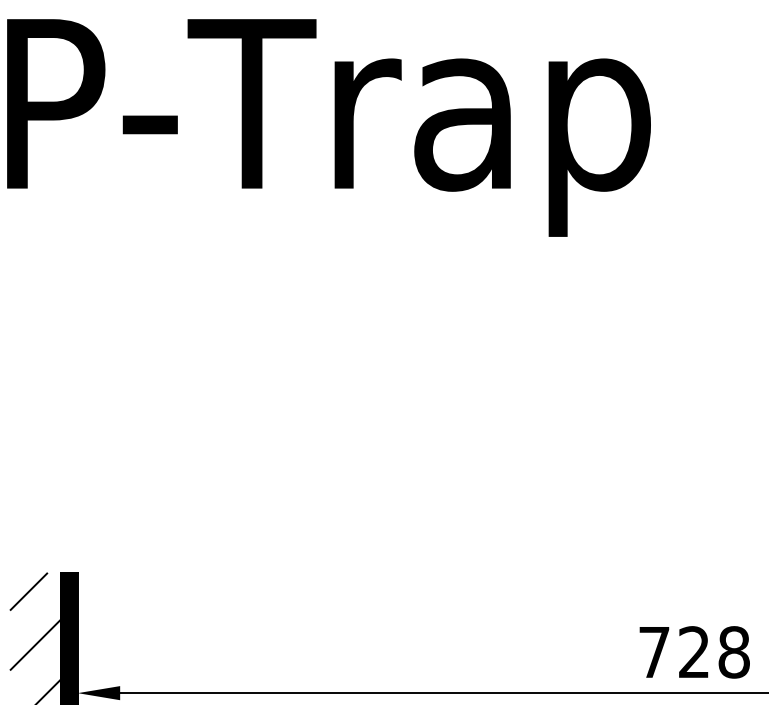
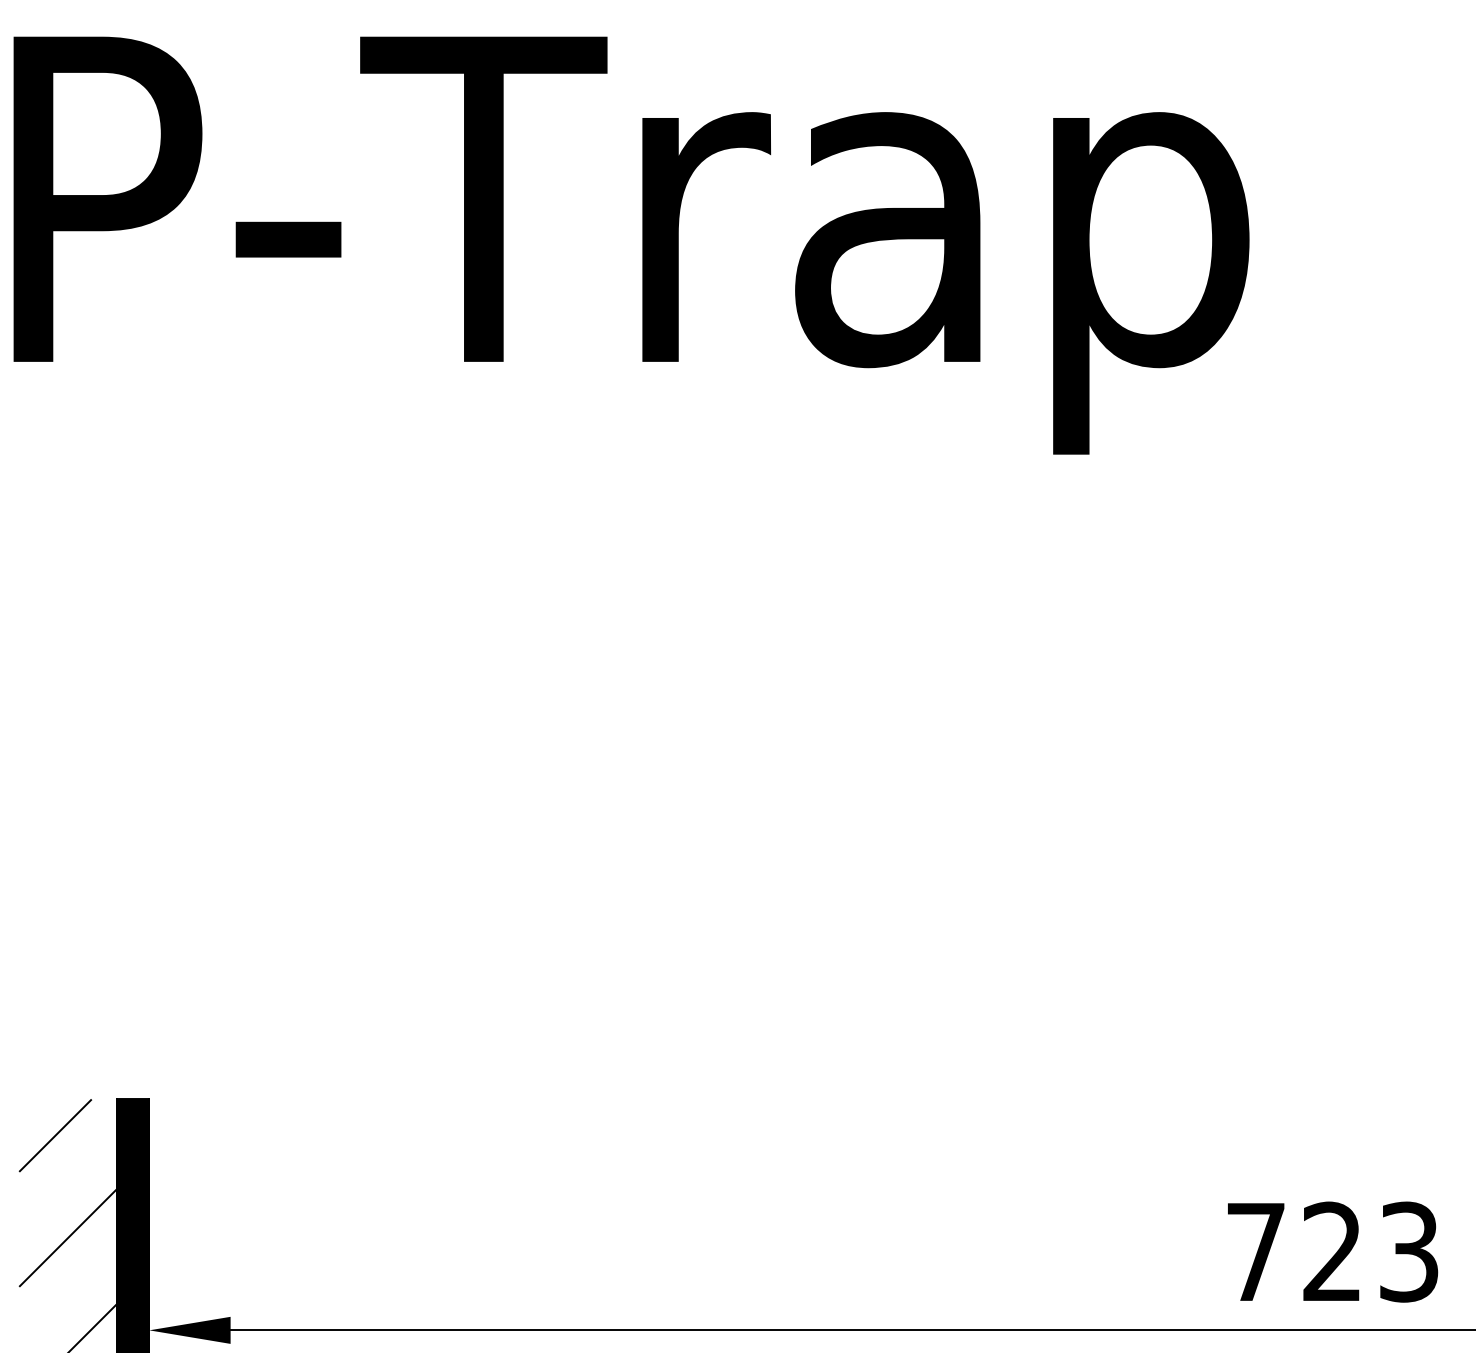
text: (733, 652) -> (1407, 1252), 728 -> 723

